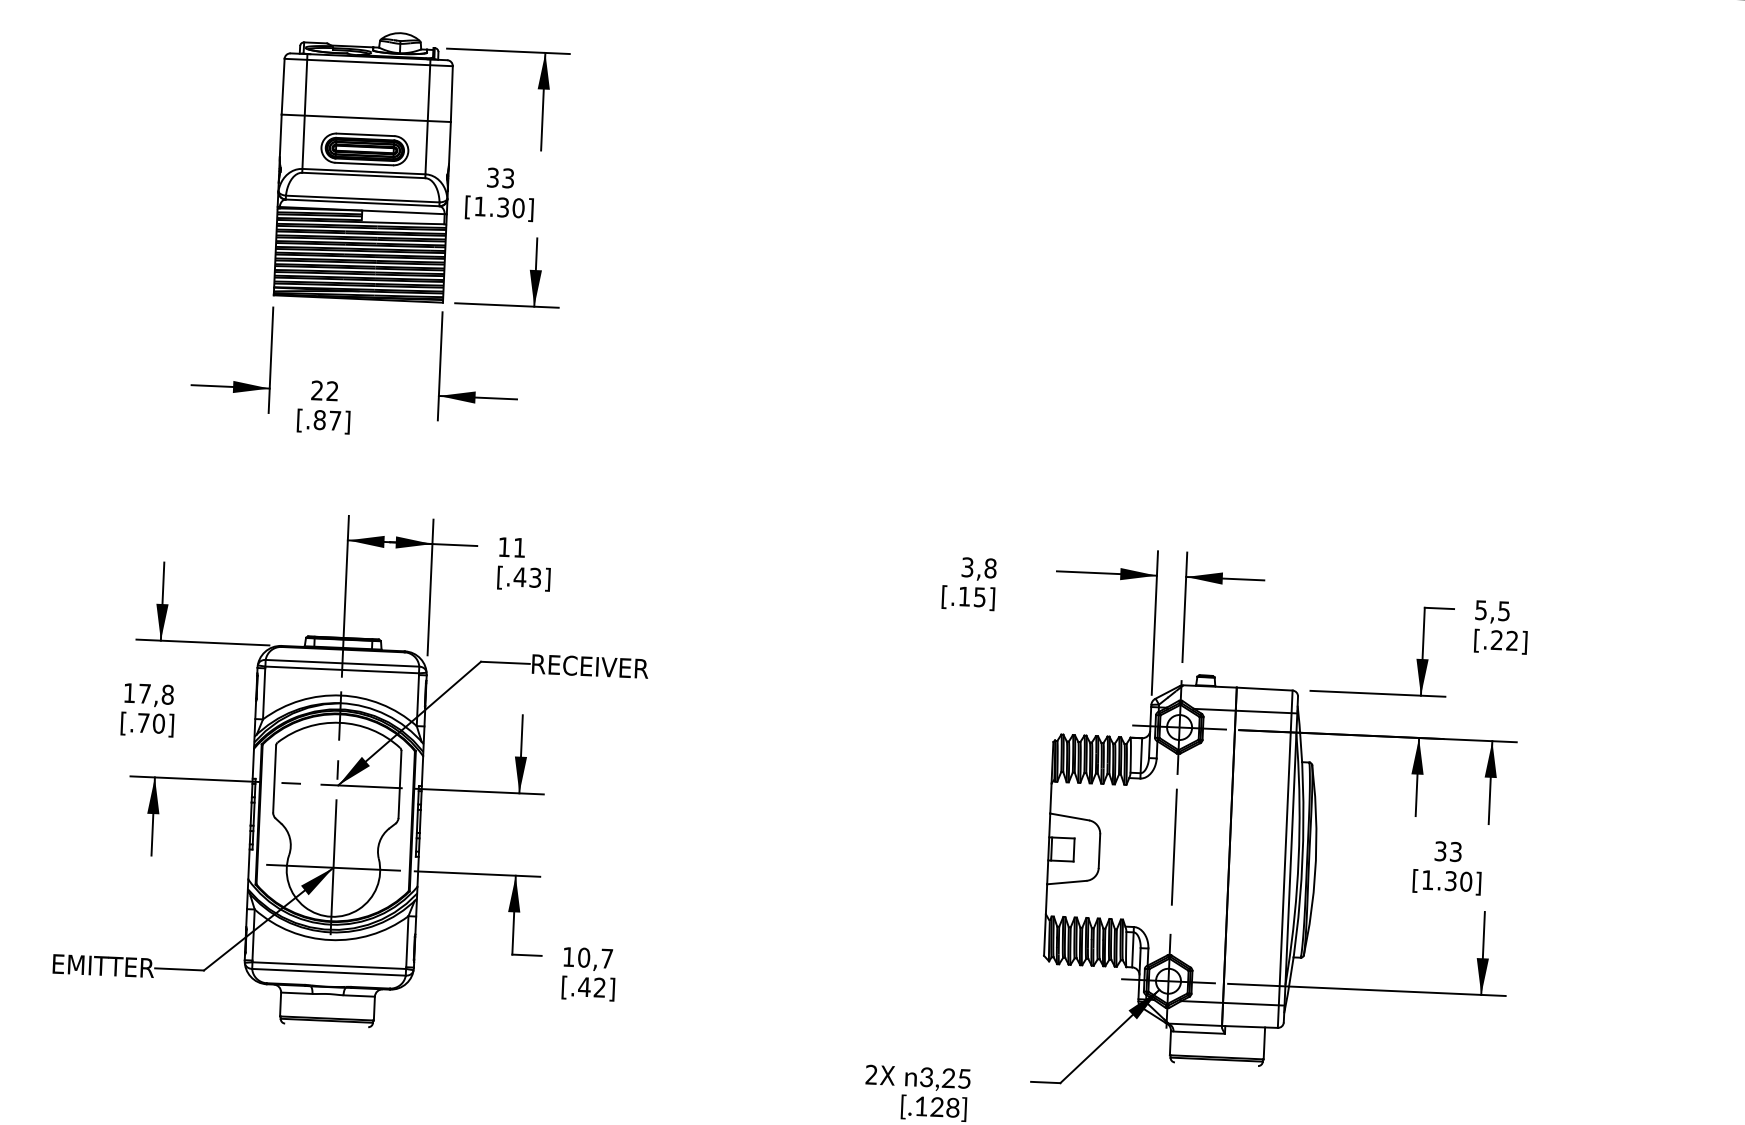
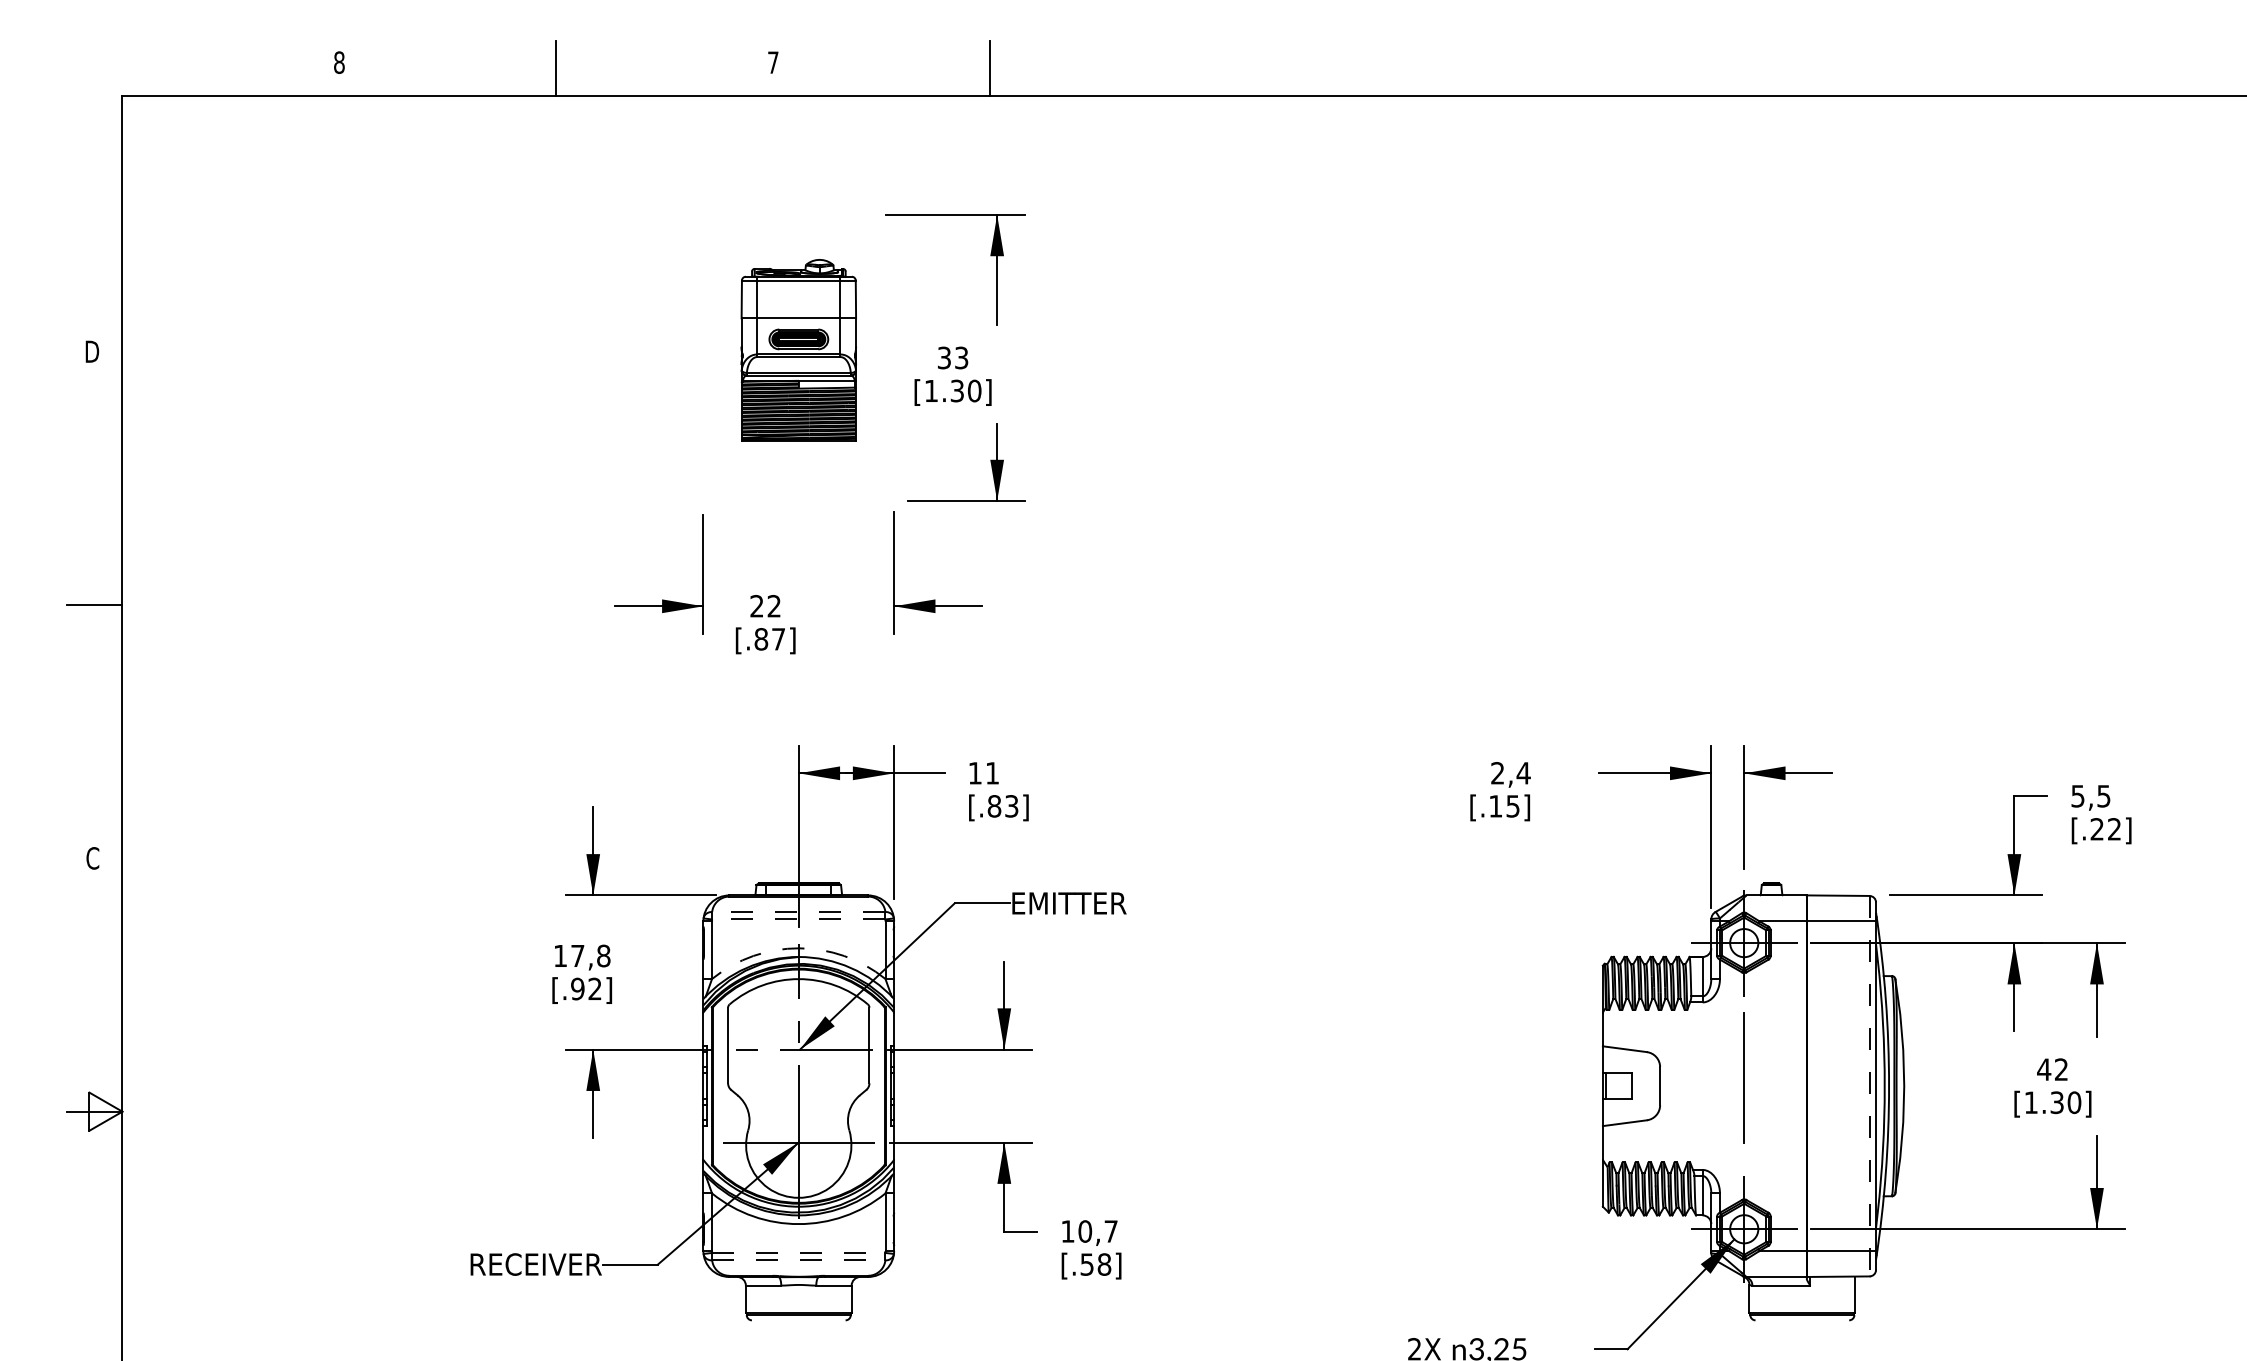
part: (364, 164) -> (798, 349), size x0.6
text: (978, 568) -> (1510, 773), 3,8 -> 2,4
text: (520, 577) -> (994, 806), [.43] -> [.83]
line: (342, 662) -> (798, 911), solid -> dashed
text: (591, 666) -> (1079, 903), RECEIVER -> EMITTER
line: (341, 669) -> (798, 919), solid -> dashed
arc: (340, 695) -> (798, 948), solid -> dashed
text: (151, 722) -> (586, 988), [.70] -> [.92]
text: (1448, 851) -> (2052, 1069), 33 -> 42
line: (1285, 859) -> (1869, 1086), solid -> dashed
text: (80, 965) -> (518, 1264), EMITTER -> RECEIVER
line: (329, 965) -> (798, 1252), solid -> dashed
line: (328, 972) -> (798, 1260), solid -> dashed
text: (591, 987) -> (1095, 1264), [.42] -> [.58]

